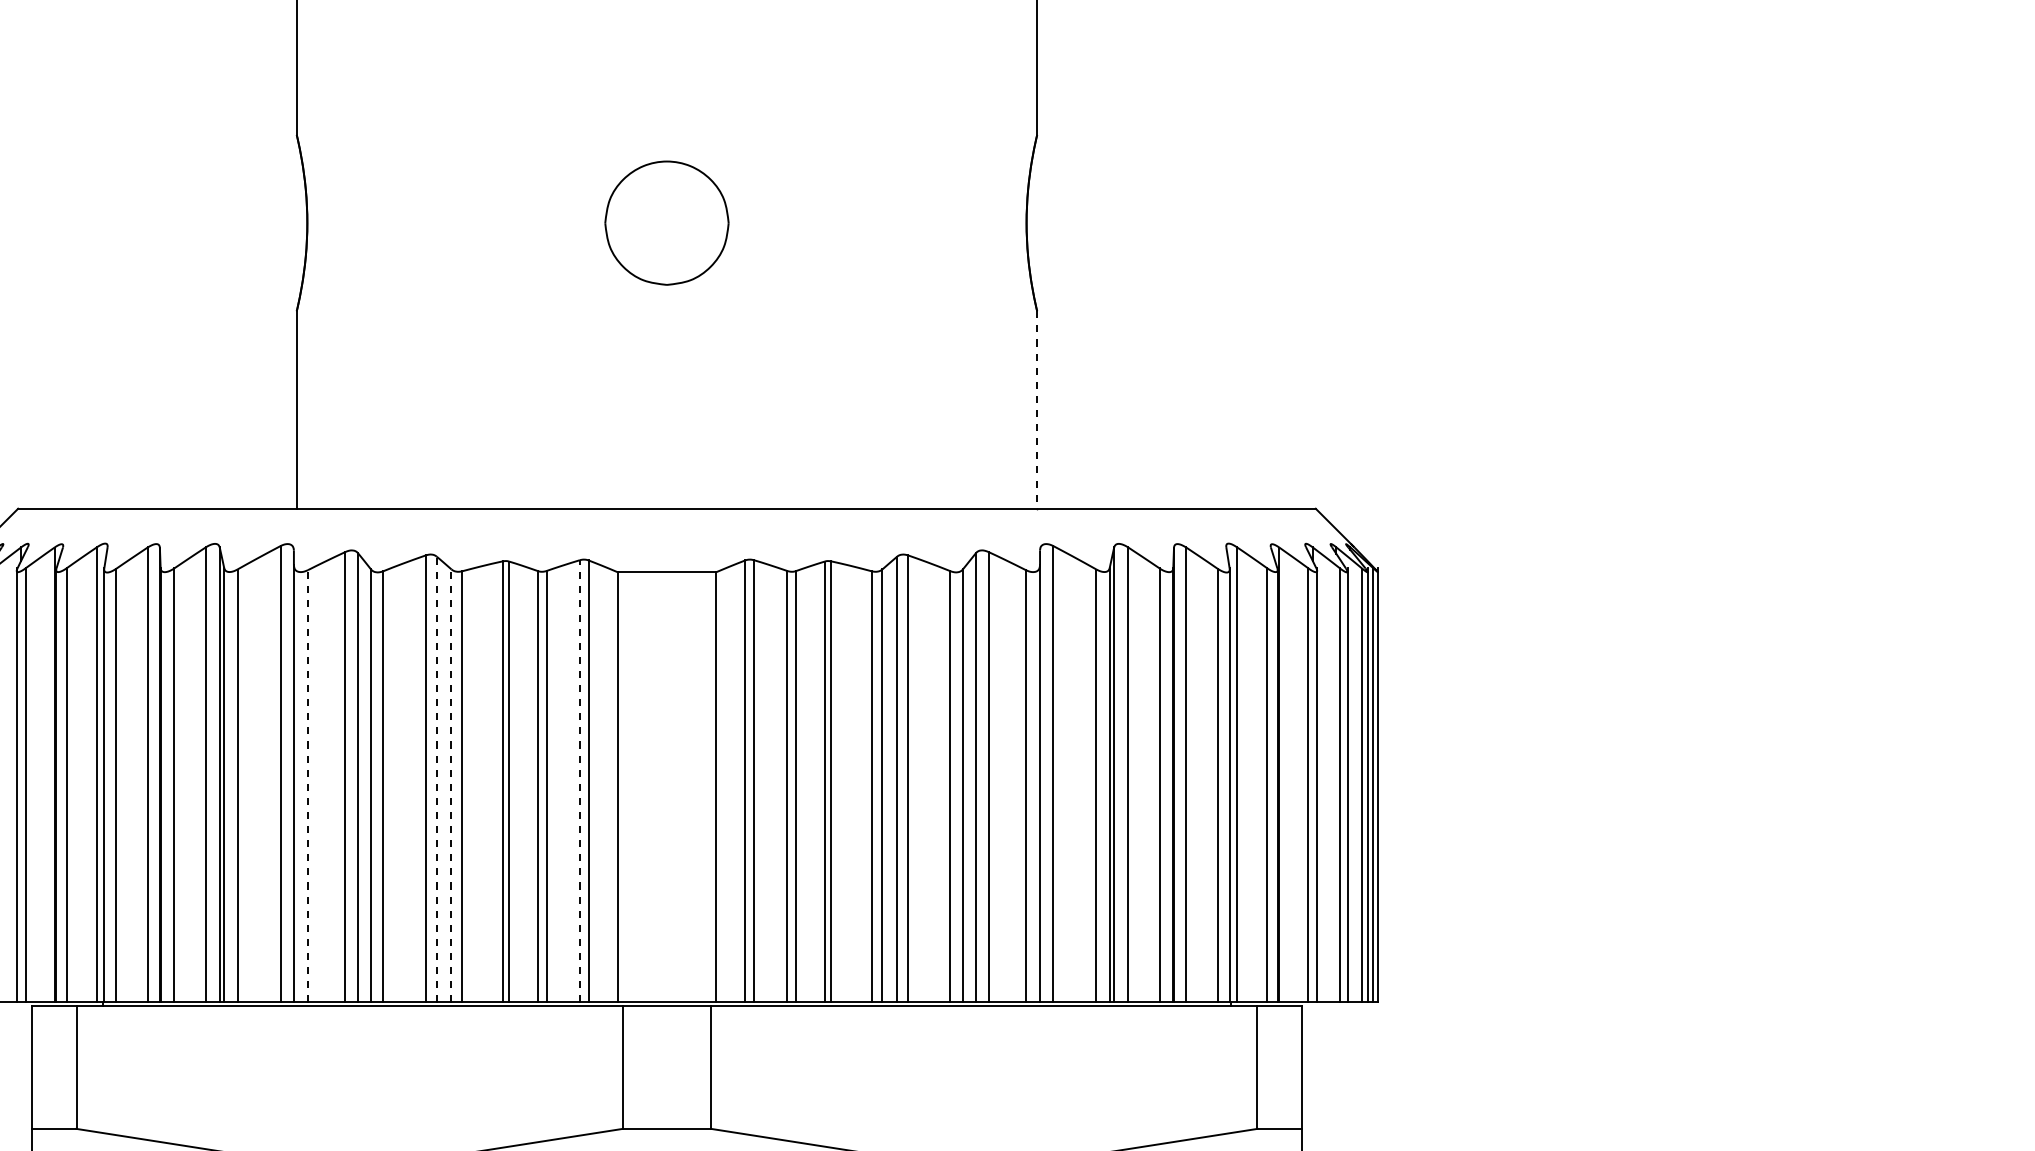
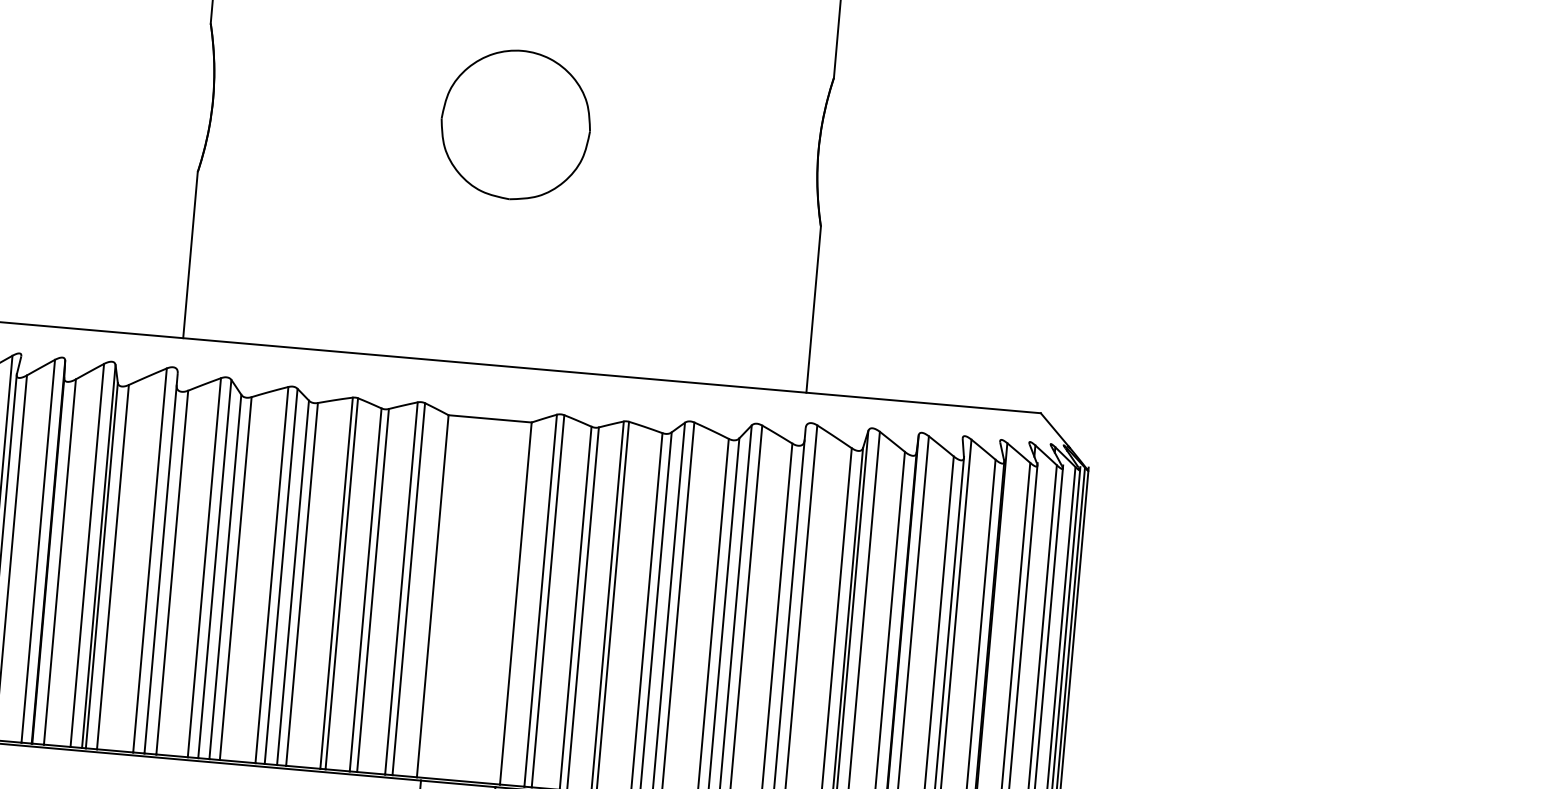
part: (666, 223) -> (515, 125), size x1.43
line: (1037, 410) -> (813, 310), dashed -> solid
line: (436, 779) -> (280, 576), dashed -> solid
line: (579, 780) -> (401, 587), dashed -> solid
line: (308, 785) -> (172, 571), dashed -> solid
line: (451, 785) -> (293, 582), dashed -> solid

